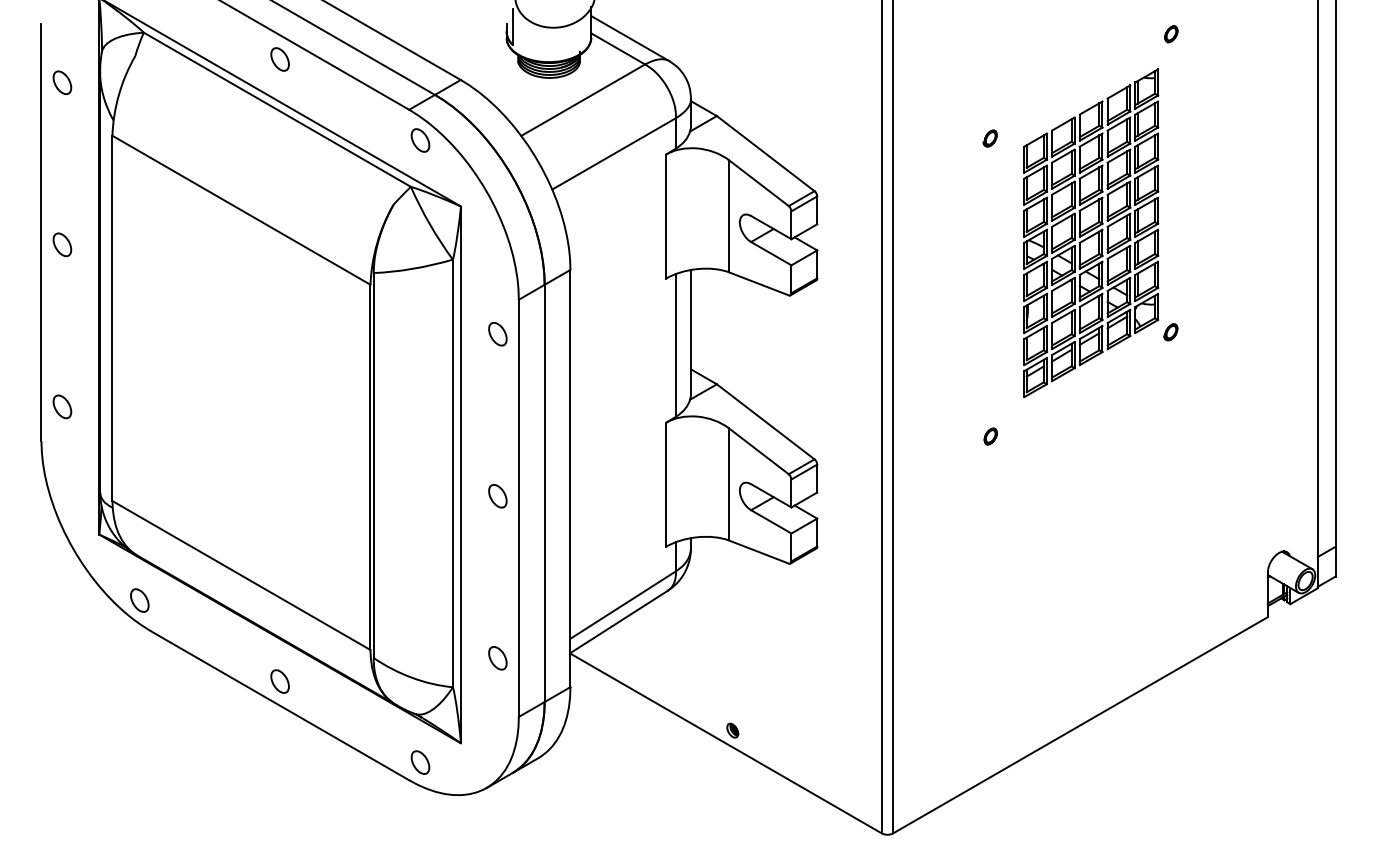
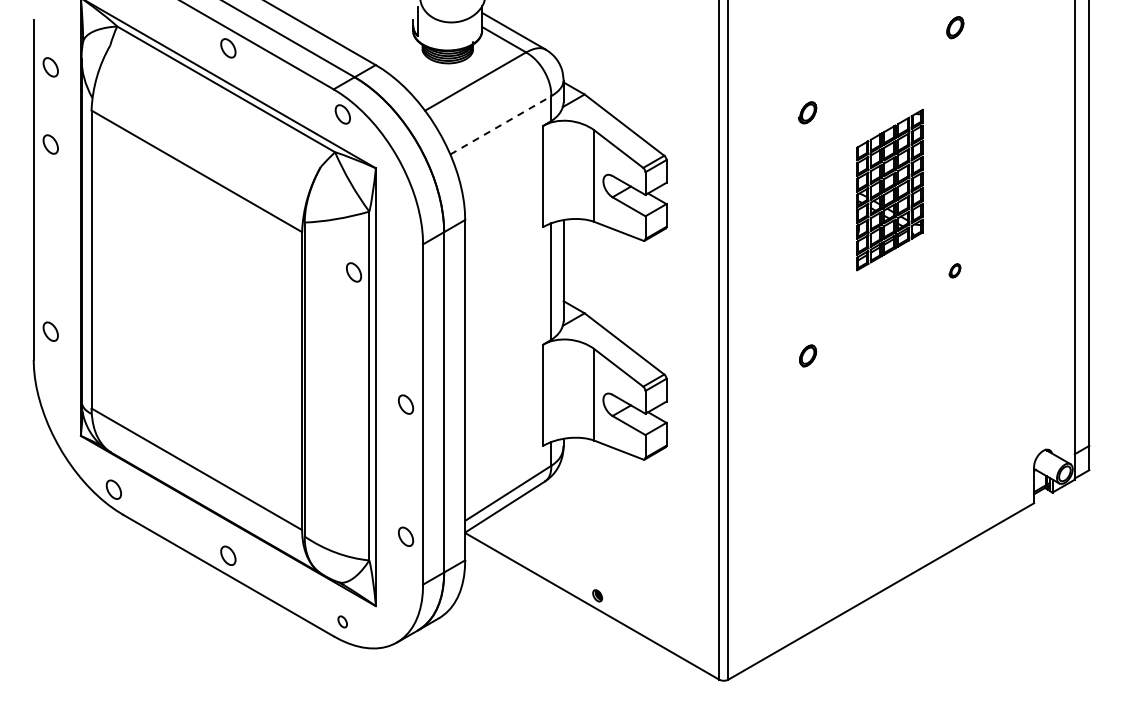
part: (1171, 33) -> (955, 27), size x1.6
part: (990, 138) -> (807, 112), size x1.6
line: (614, 154) -> (501, 125), solid -> dashed
part: (1090, 232) -> (889, 189), size x0.6
part: (62, 244) -> (50, 144), moved
part: (498, 334) -> (354, 272), moved
part: (990, 436) -> (807, 355), size x1.6
part: (420, 762) -> (342, 621), size x0.6

